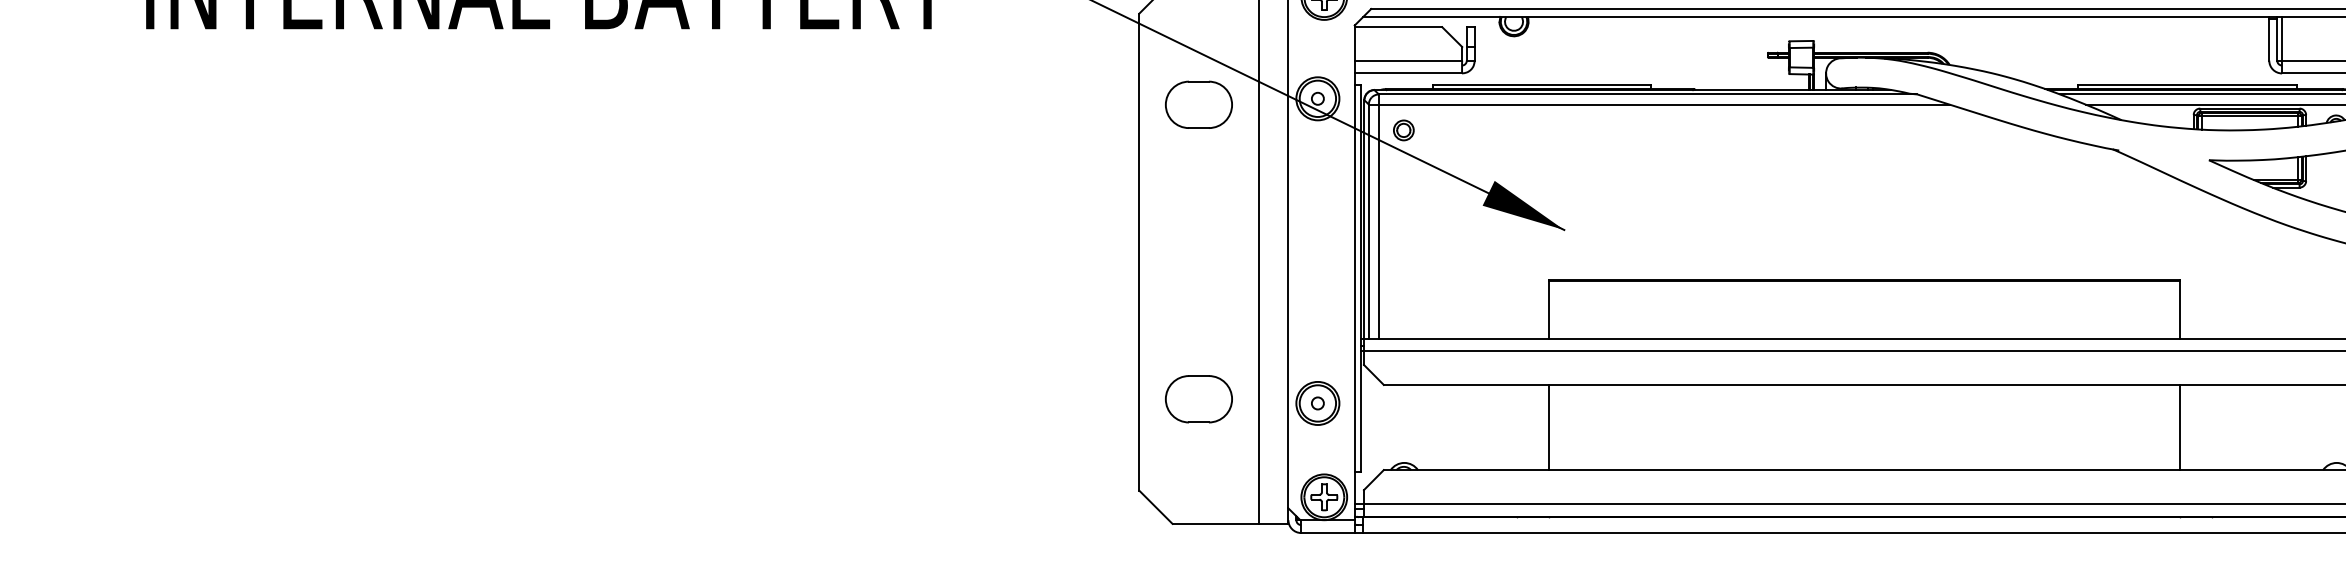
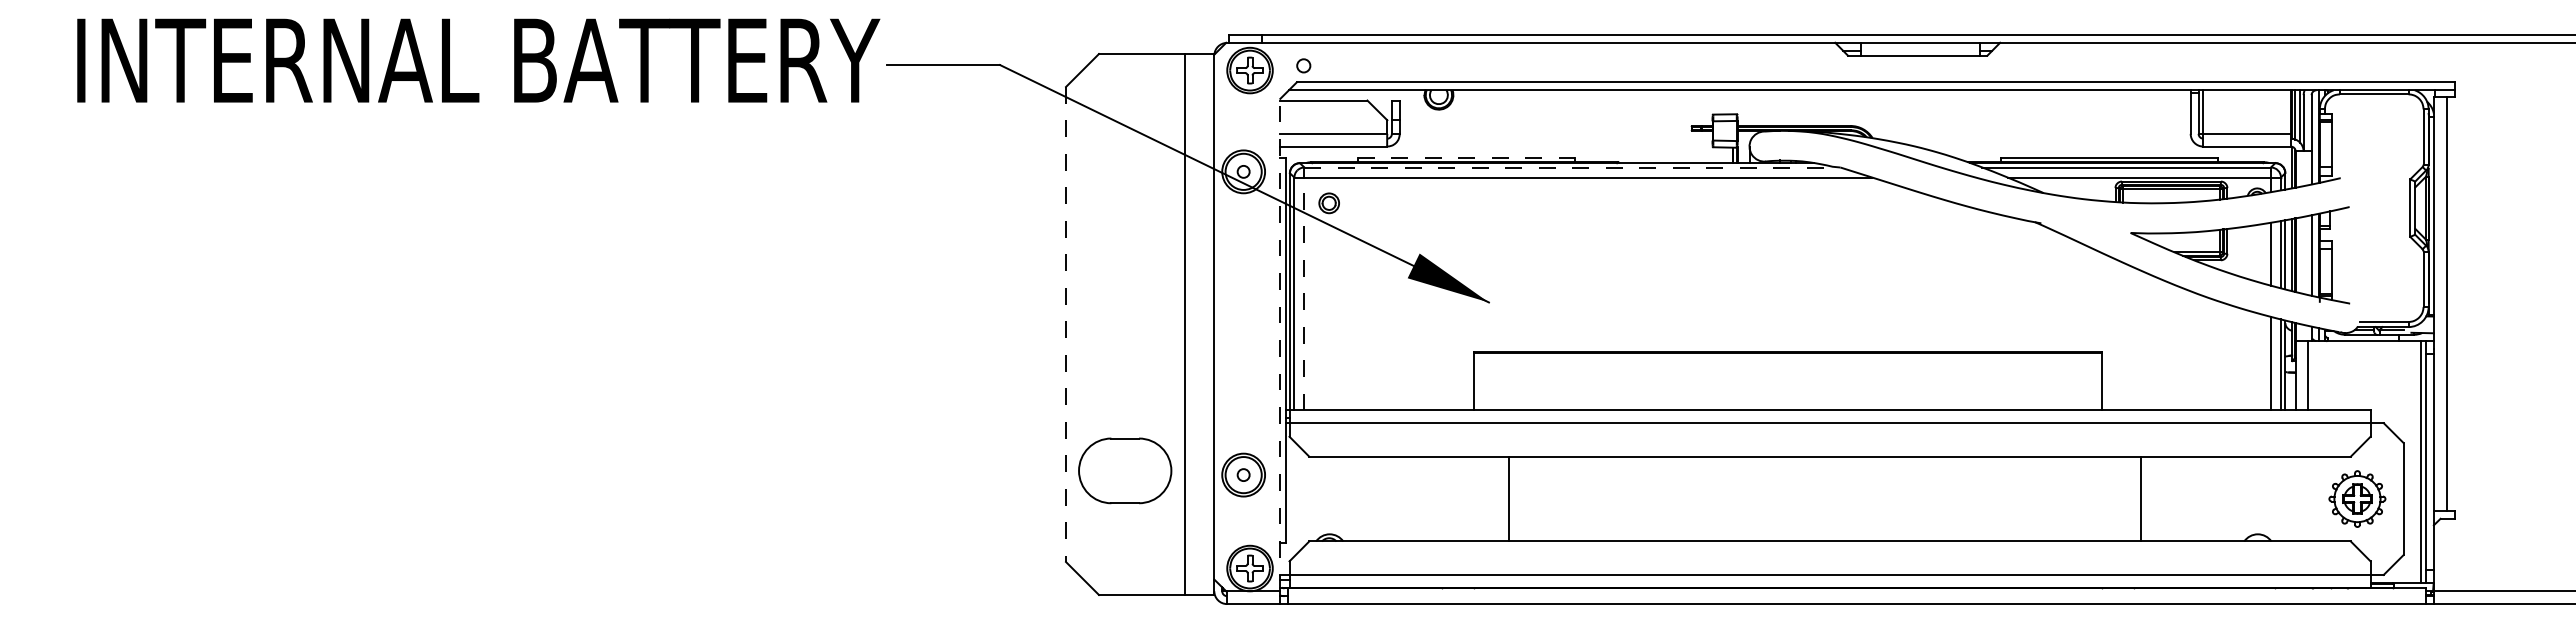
line: (1541, 84) -> (1466, 157), solid -> dashed
line: (1648, 94) -> (1572, 167), solid -> dashed
part: (1199, 104) -> (1125, 177), removed
line: (1379, 221) -> (1304, 293), solid -> dashed
line: (1139, 252) -> (1066, 324), solid -> dashed
line: (1354, 272) -> (1280, 344), solid -> dashed
part: (1199, 398) -> (1125, 470), size x1.4
line: (1548, 426) -> (1508, 498), moved
line: (2179, 426) -> (2140, 498), moved

